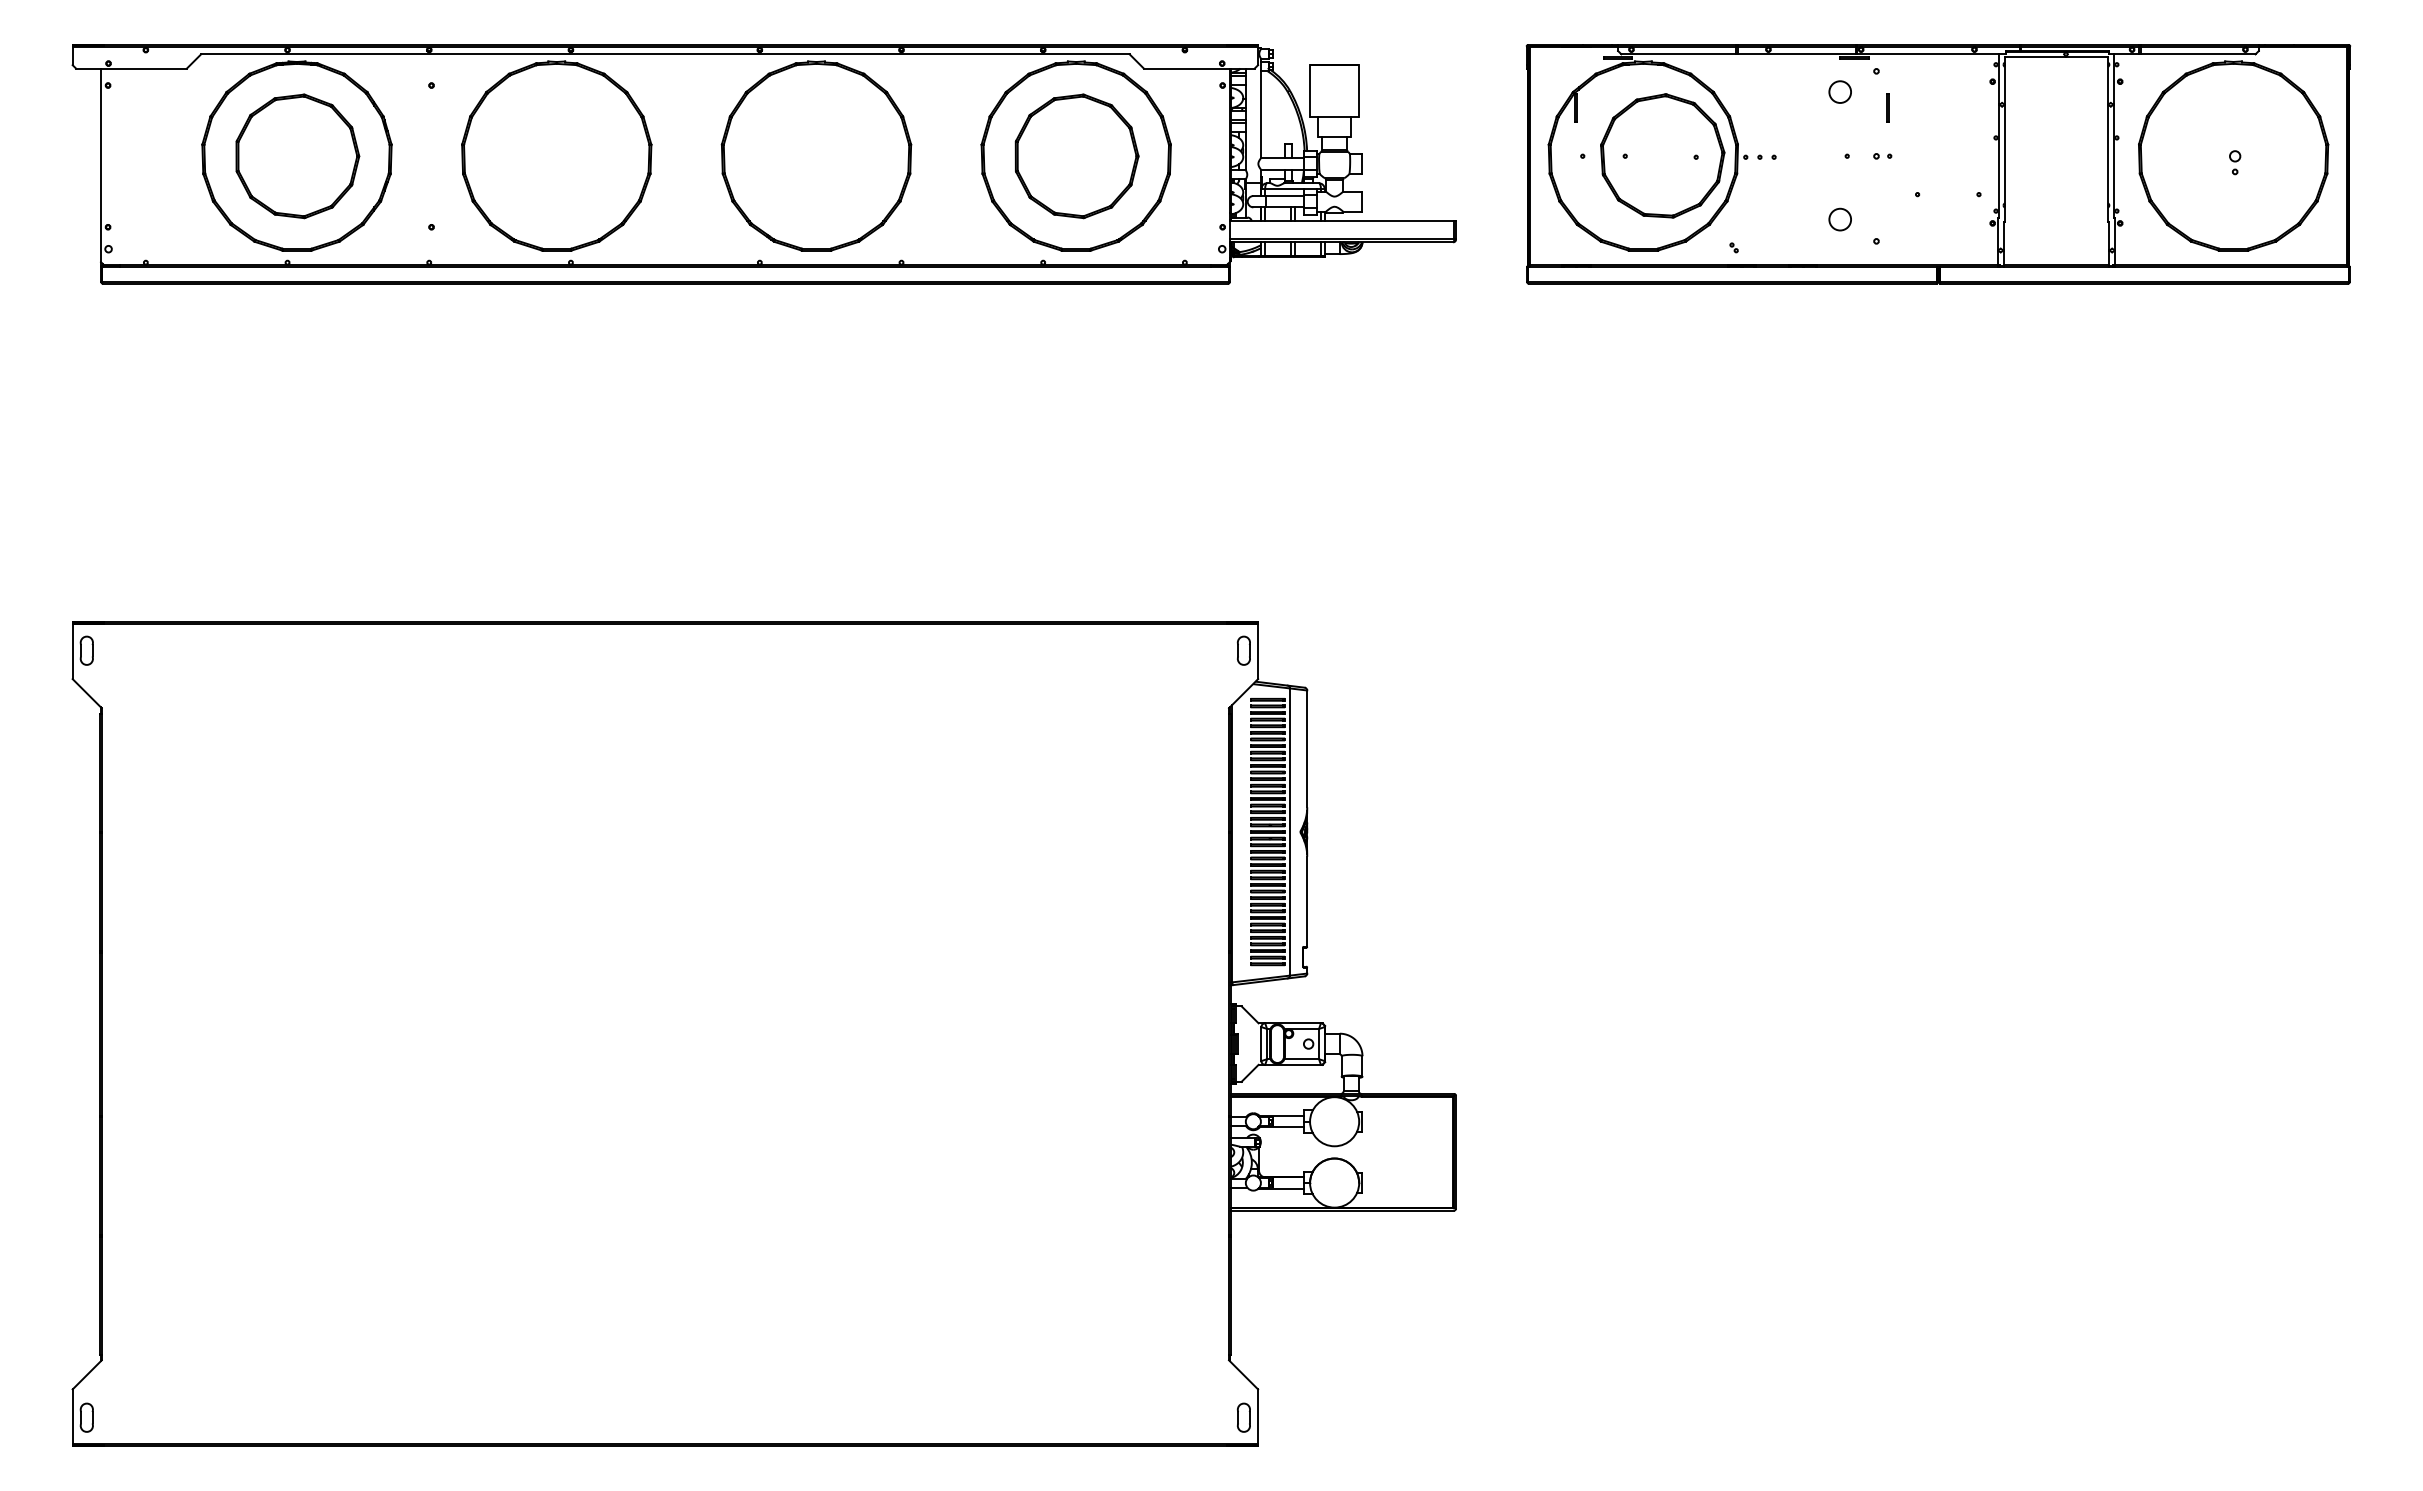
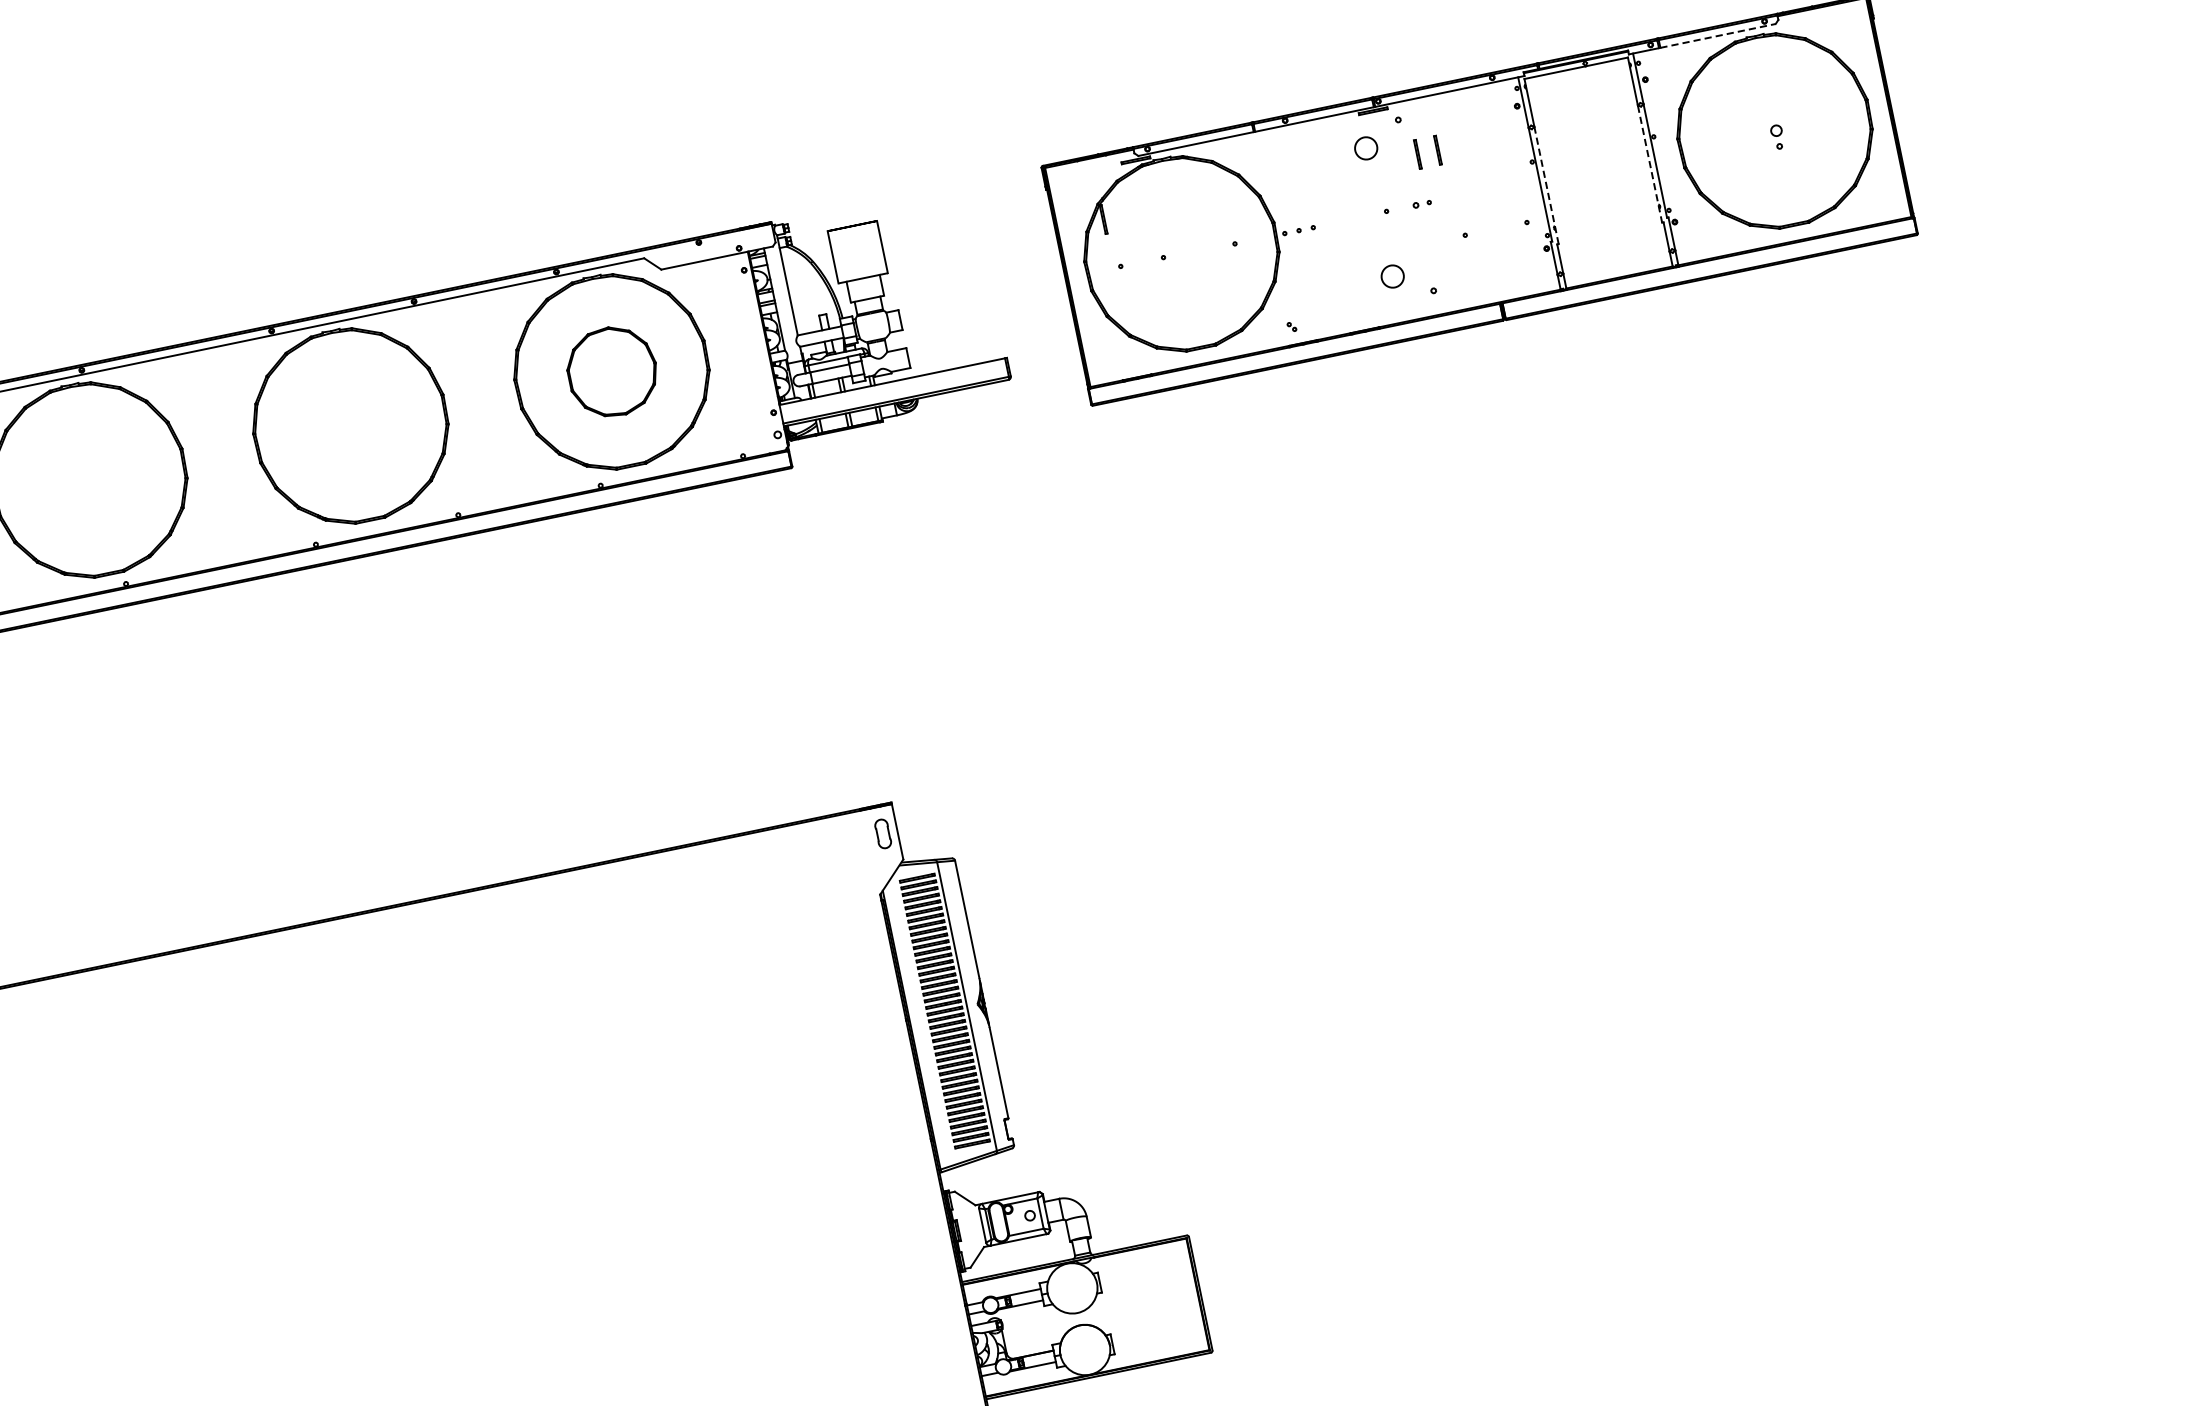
line: (2198, 54) -> (1718, 36), solid -> dashed
line: (1907, 107) -> (1436, 149), added
part: (1662, 155) -> (1200, 249), removed
part: (1076, 156) -> (612, 372), size x0.7
line: (2004, 162) -> (1545, 184), solid -> dashed
line: (2107, 163) -> (1649, 164), solid -> dashed

